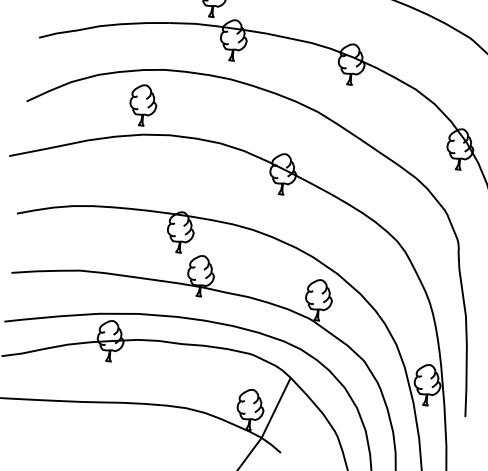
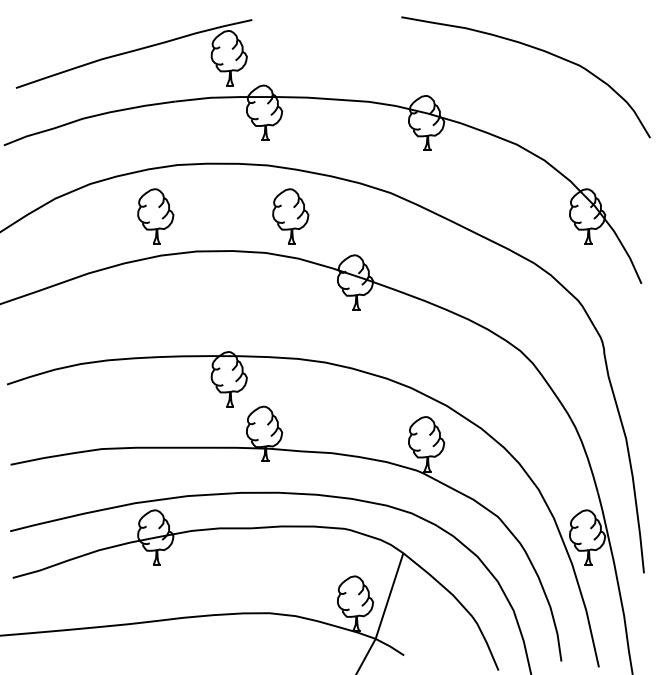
part: (242, 119) -> (290, 216), added

